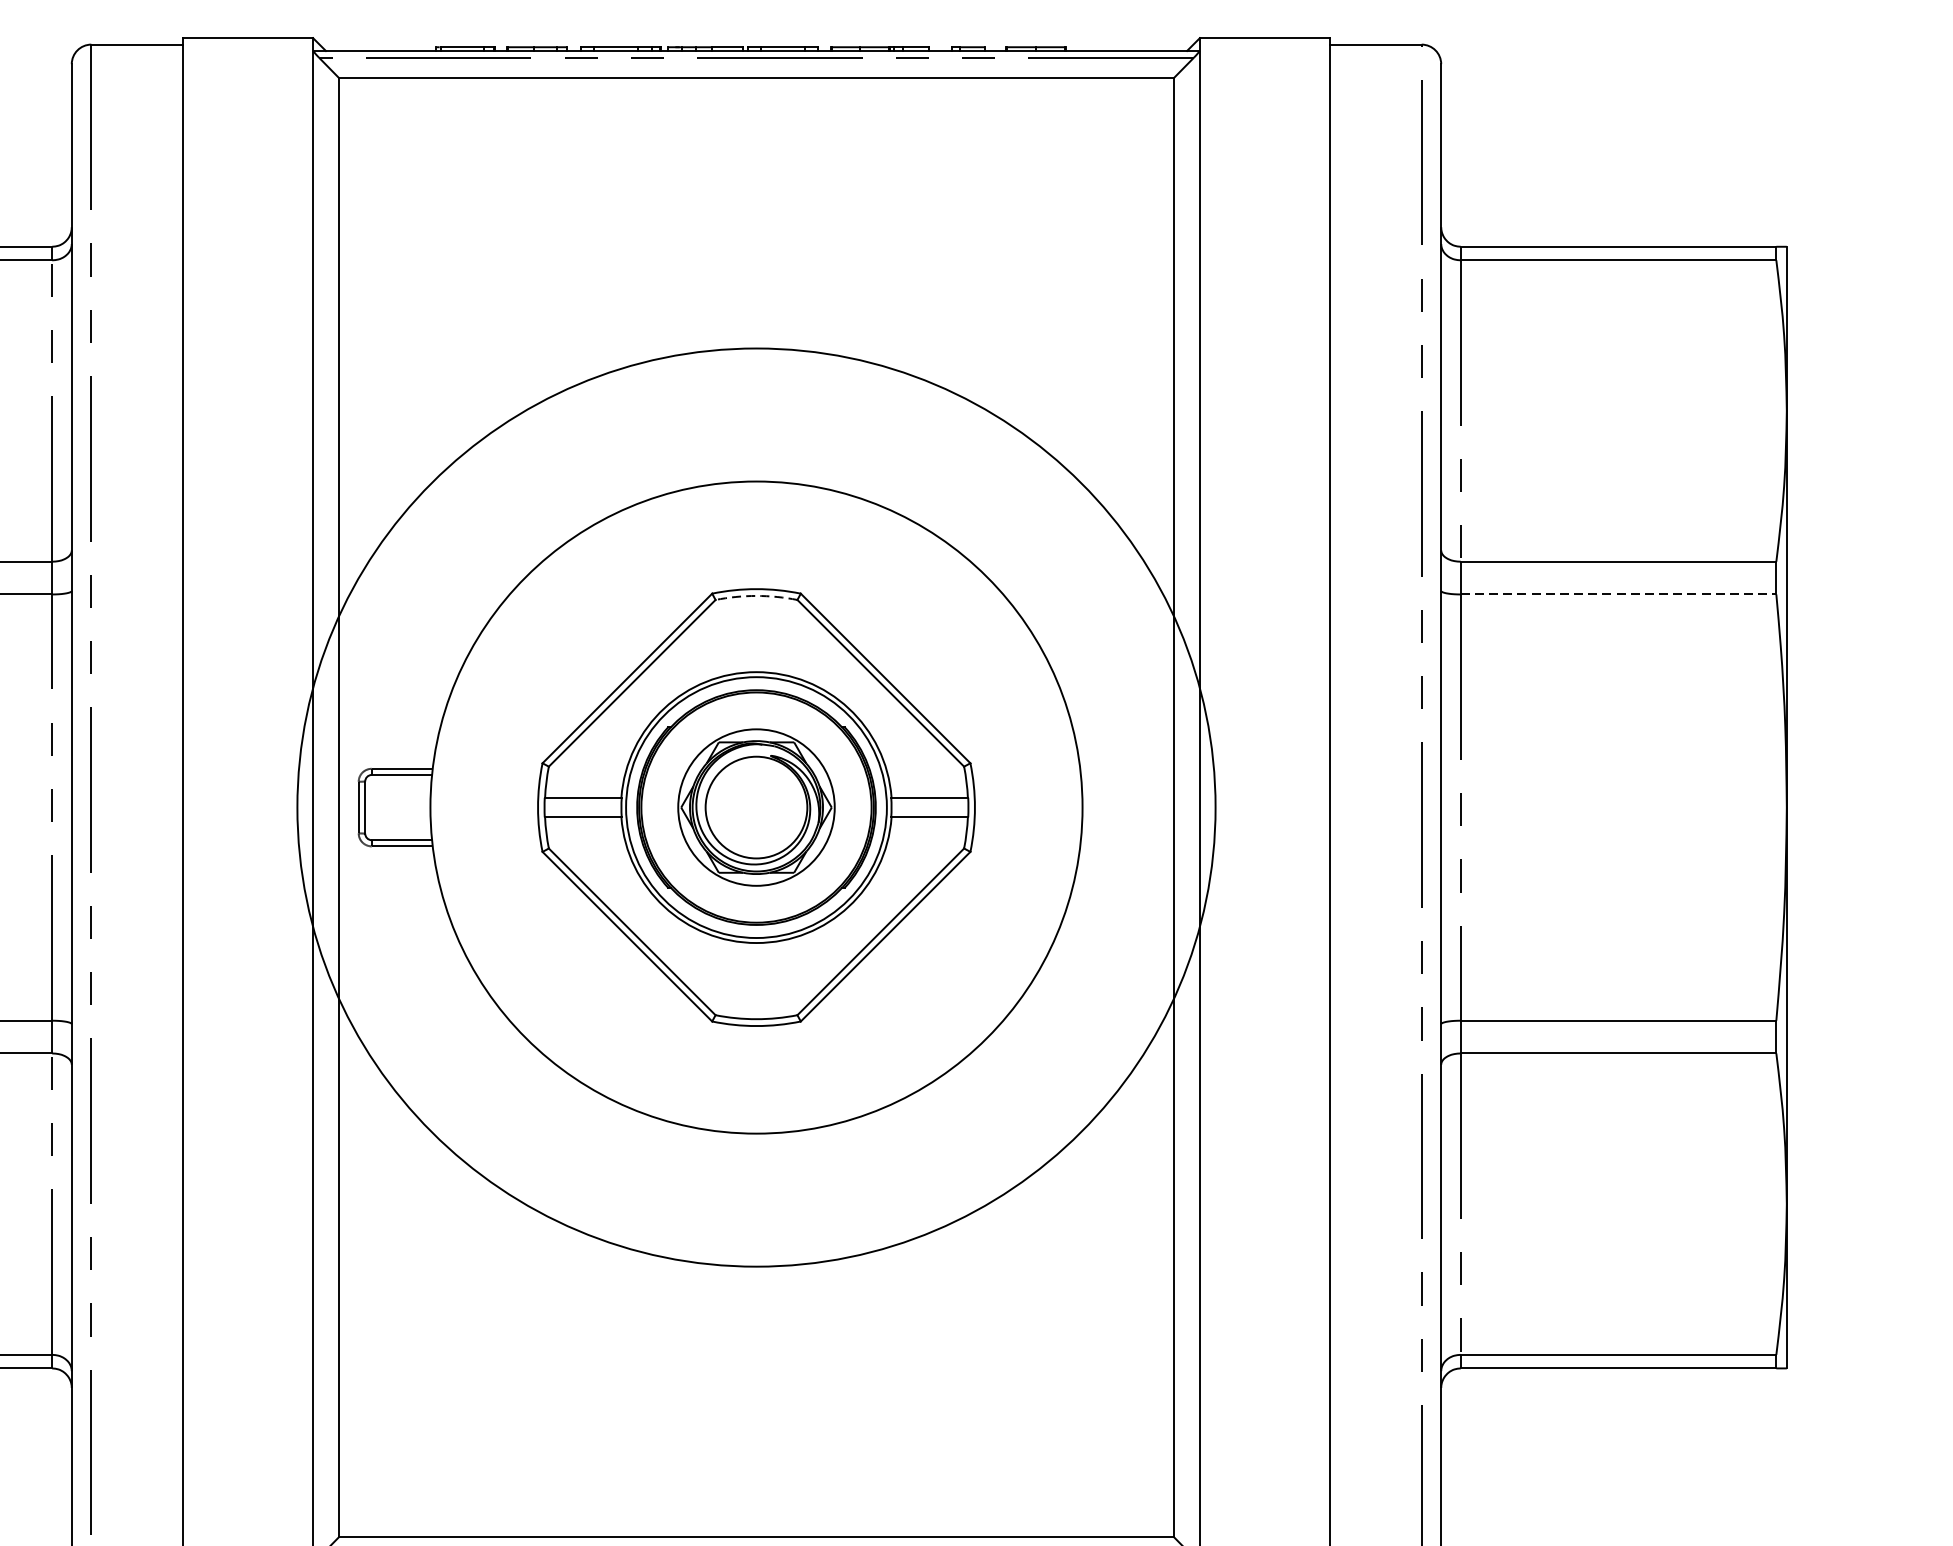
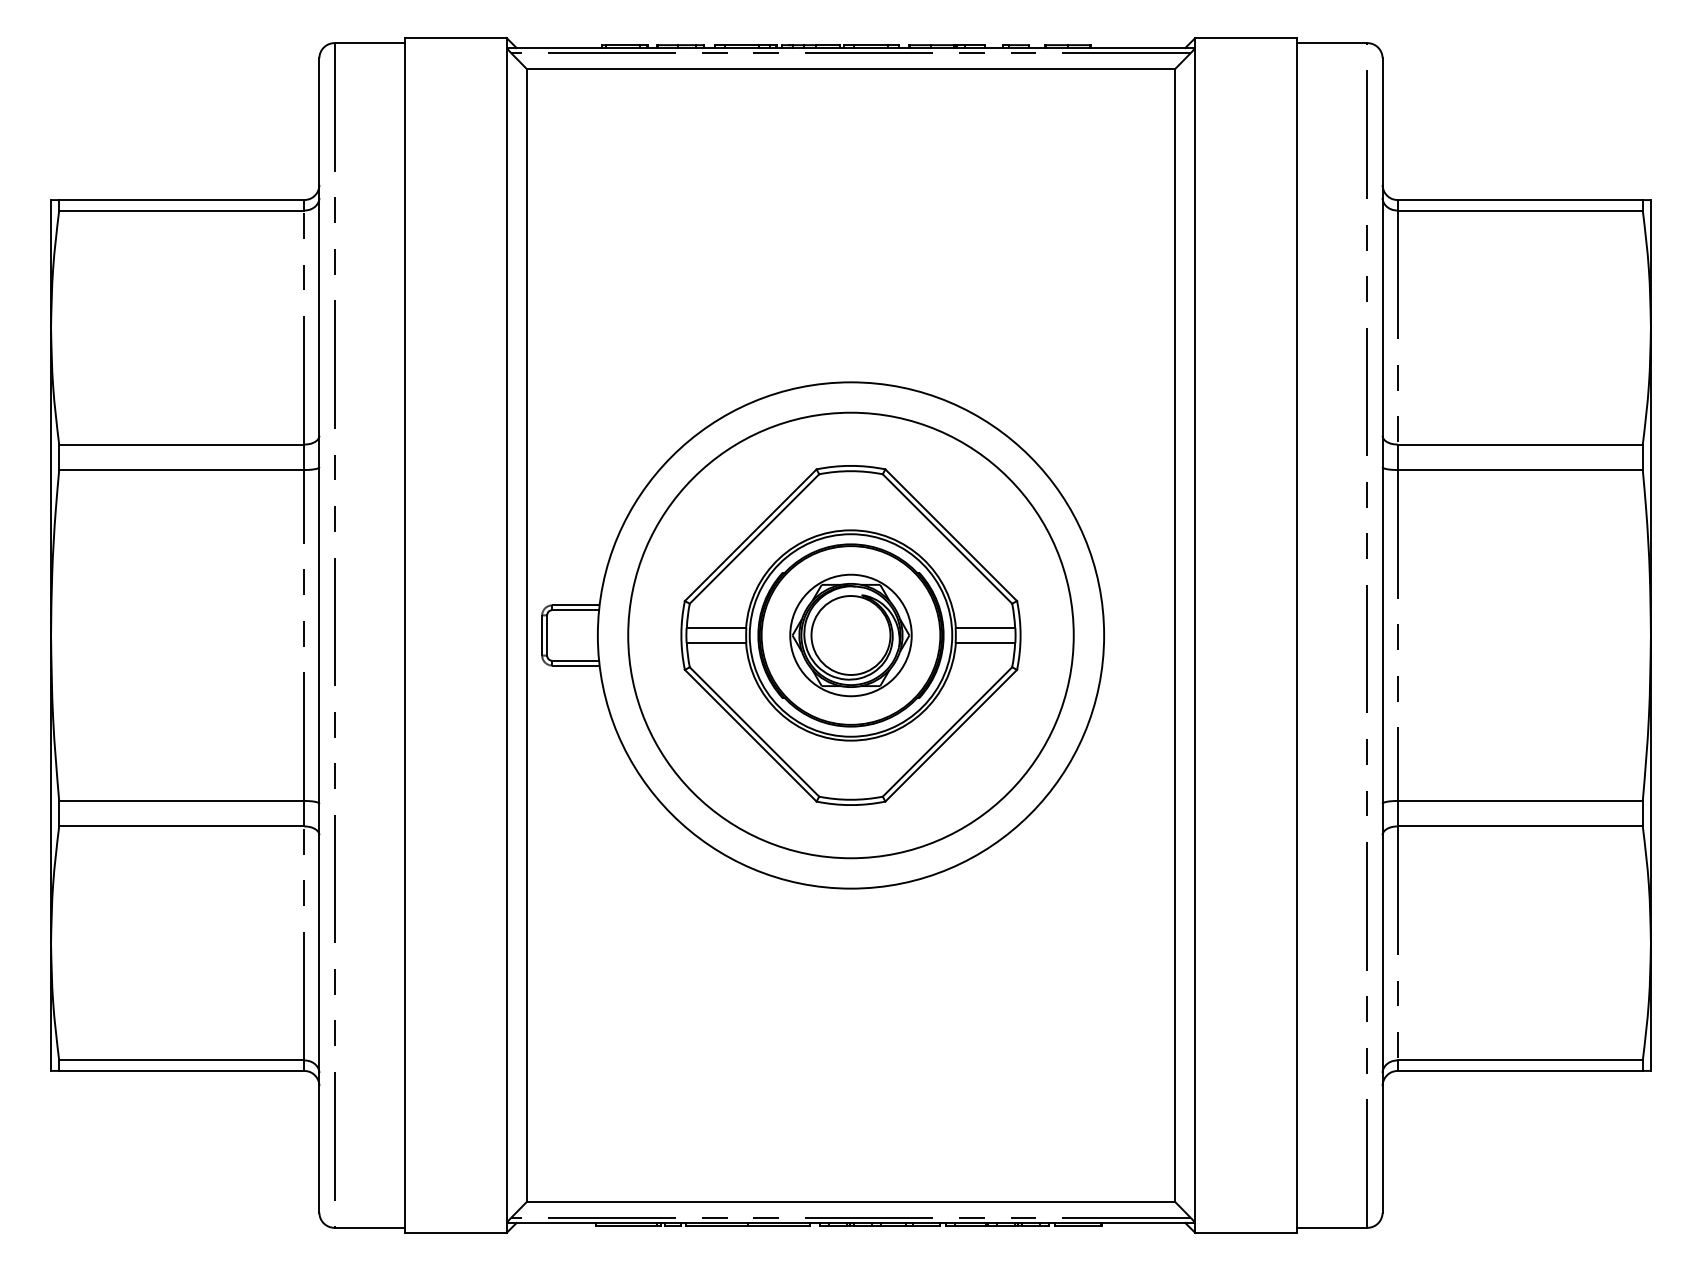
line: (1618, 595) -> (1520, 470), dashed -> solid
arc: (755, 596) -> (850, 471), dashed -> solid
circle: (755, 807) -> (850, 635), size x0.62

